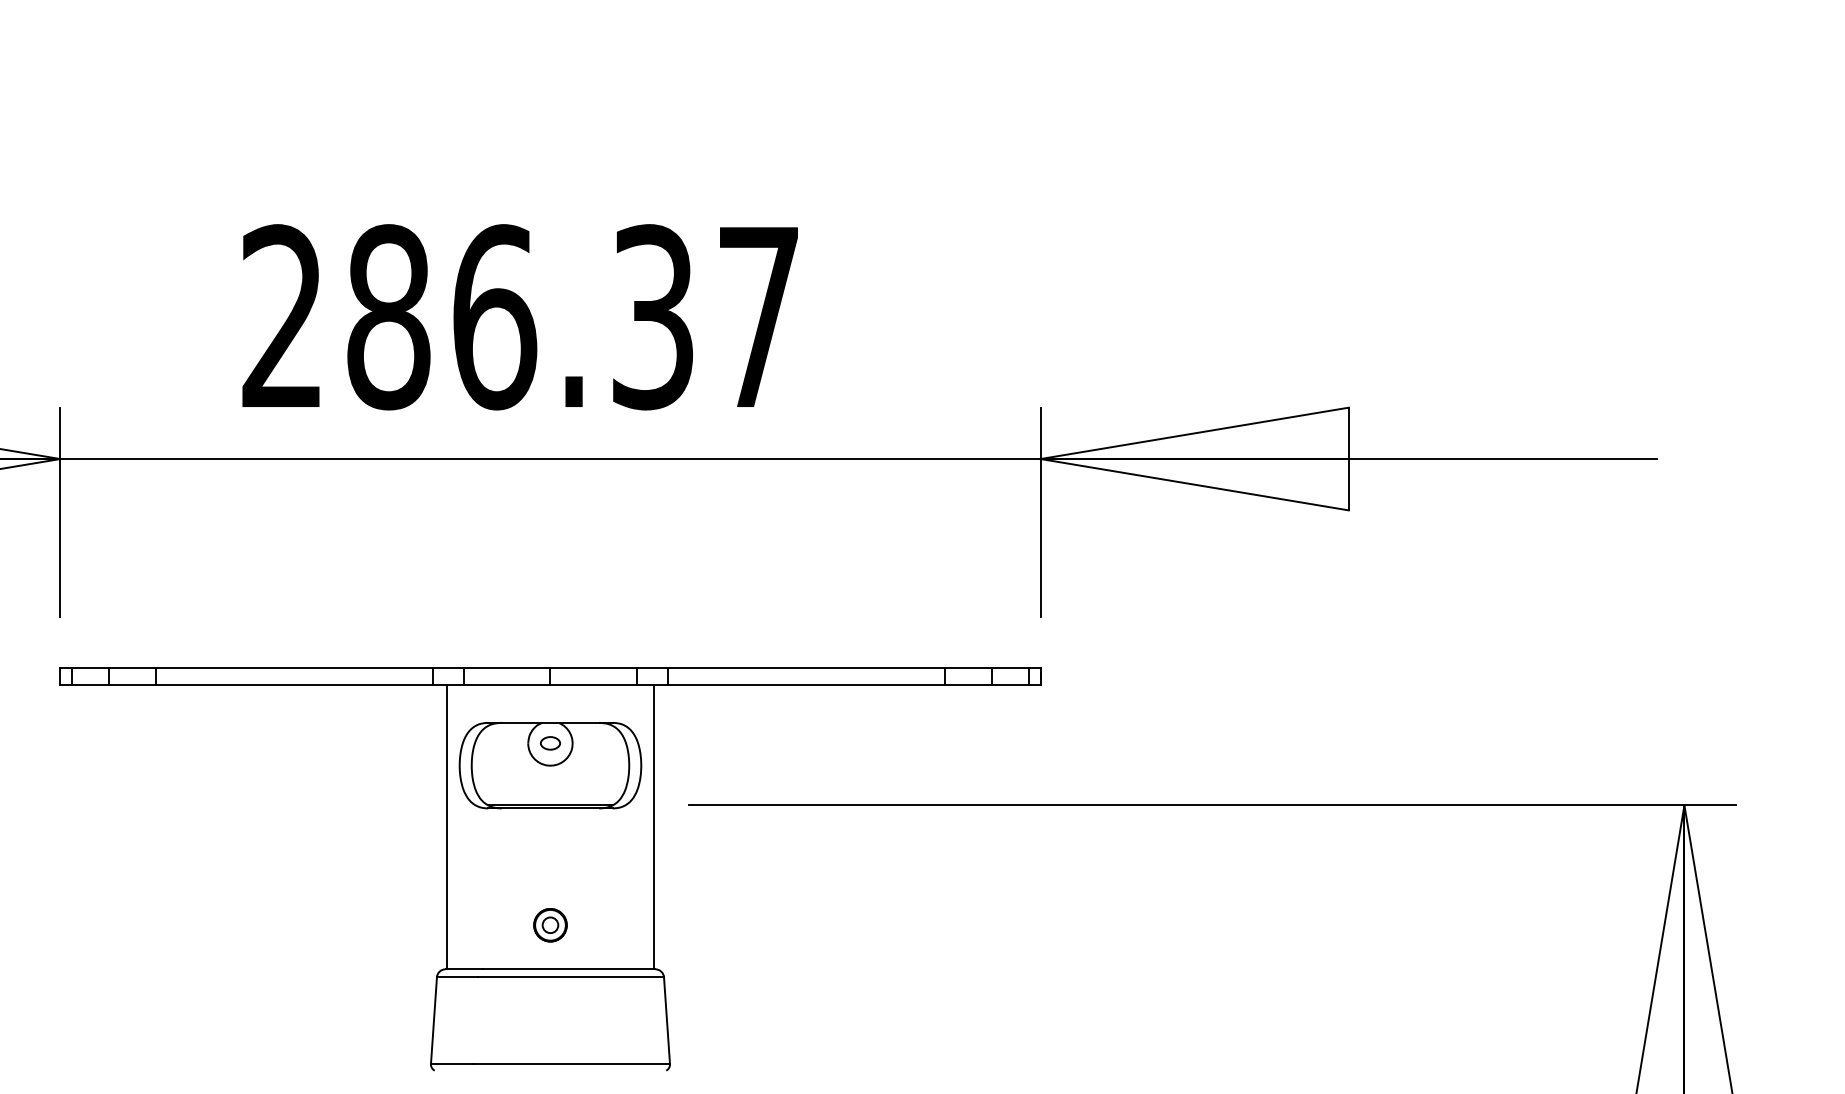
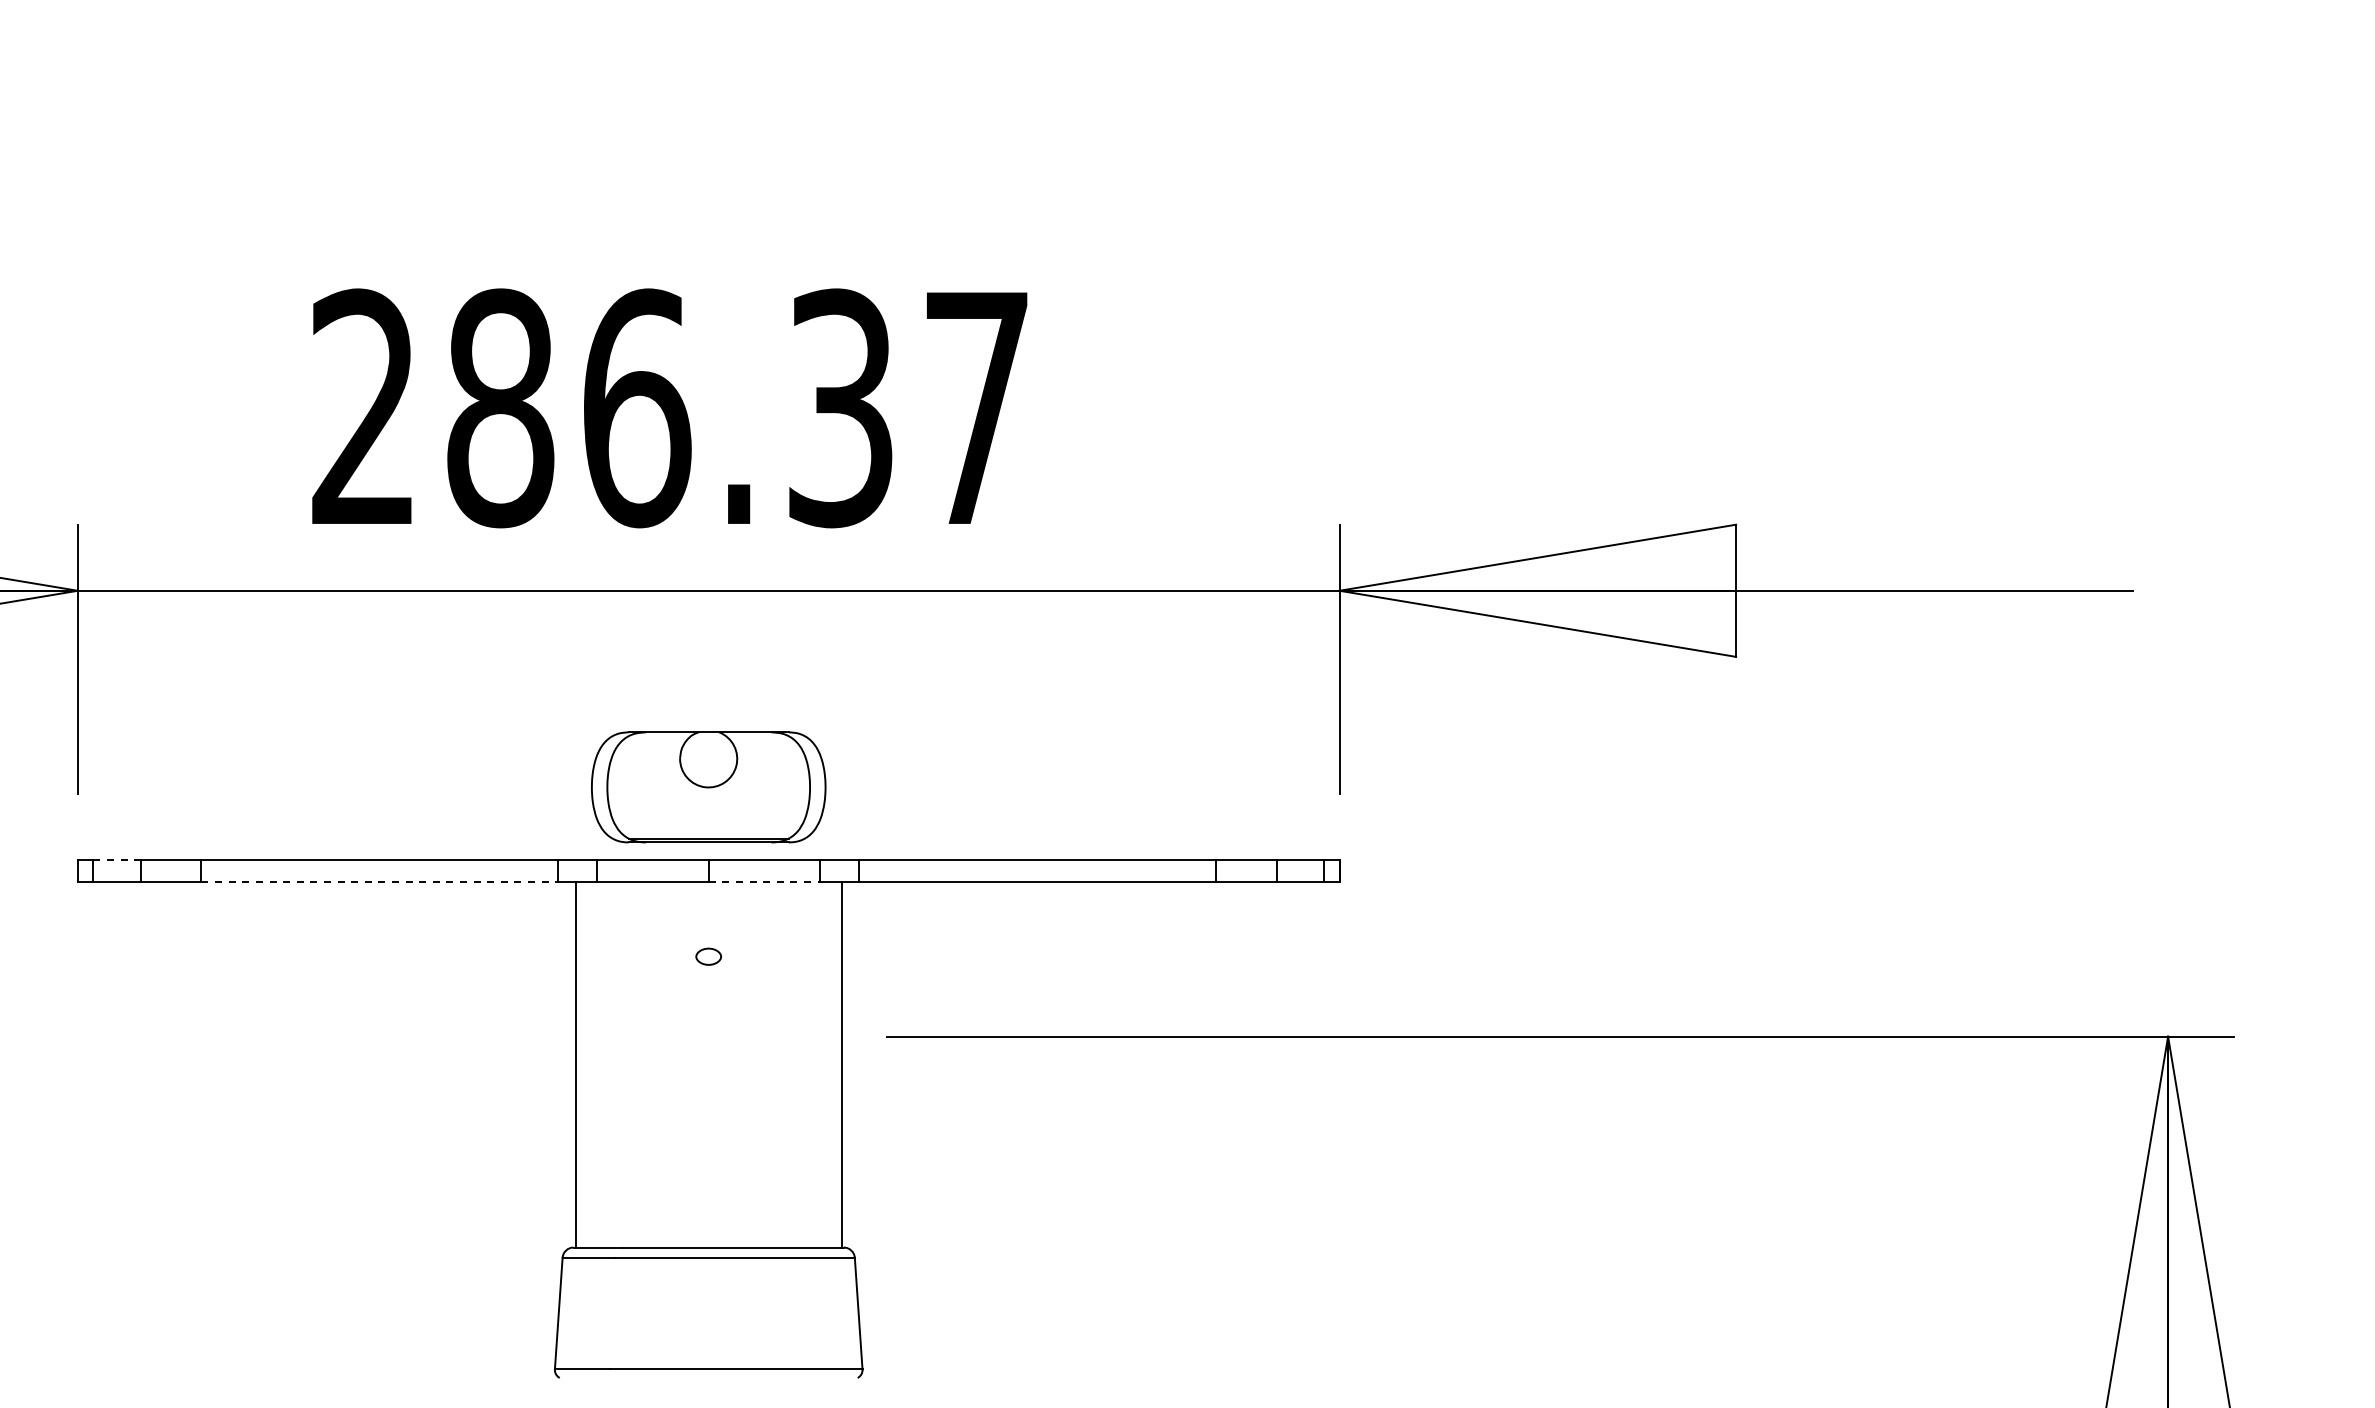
line: (91, 667) -> (117, 859), solid -> dashed
line: (295, 684) -> (380, 881), solid -> dashed
line: (593, 684) -> (764, 881), solid -> dashed
part: (550, 765) -> (708, 787), moved
part: (550, 925) -> (708, 1190), removed

